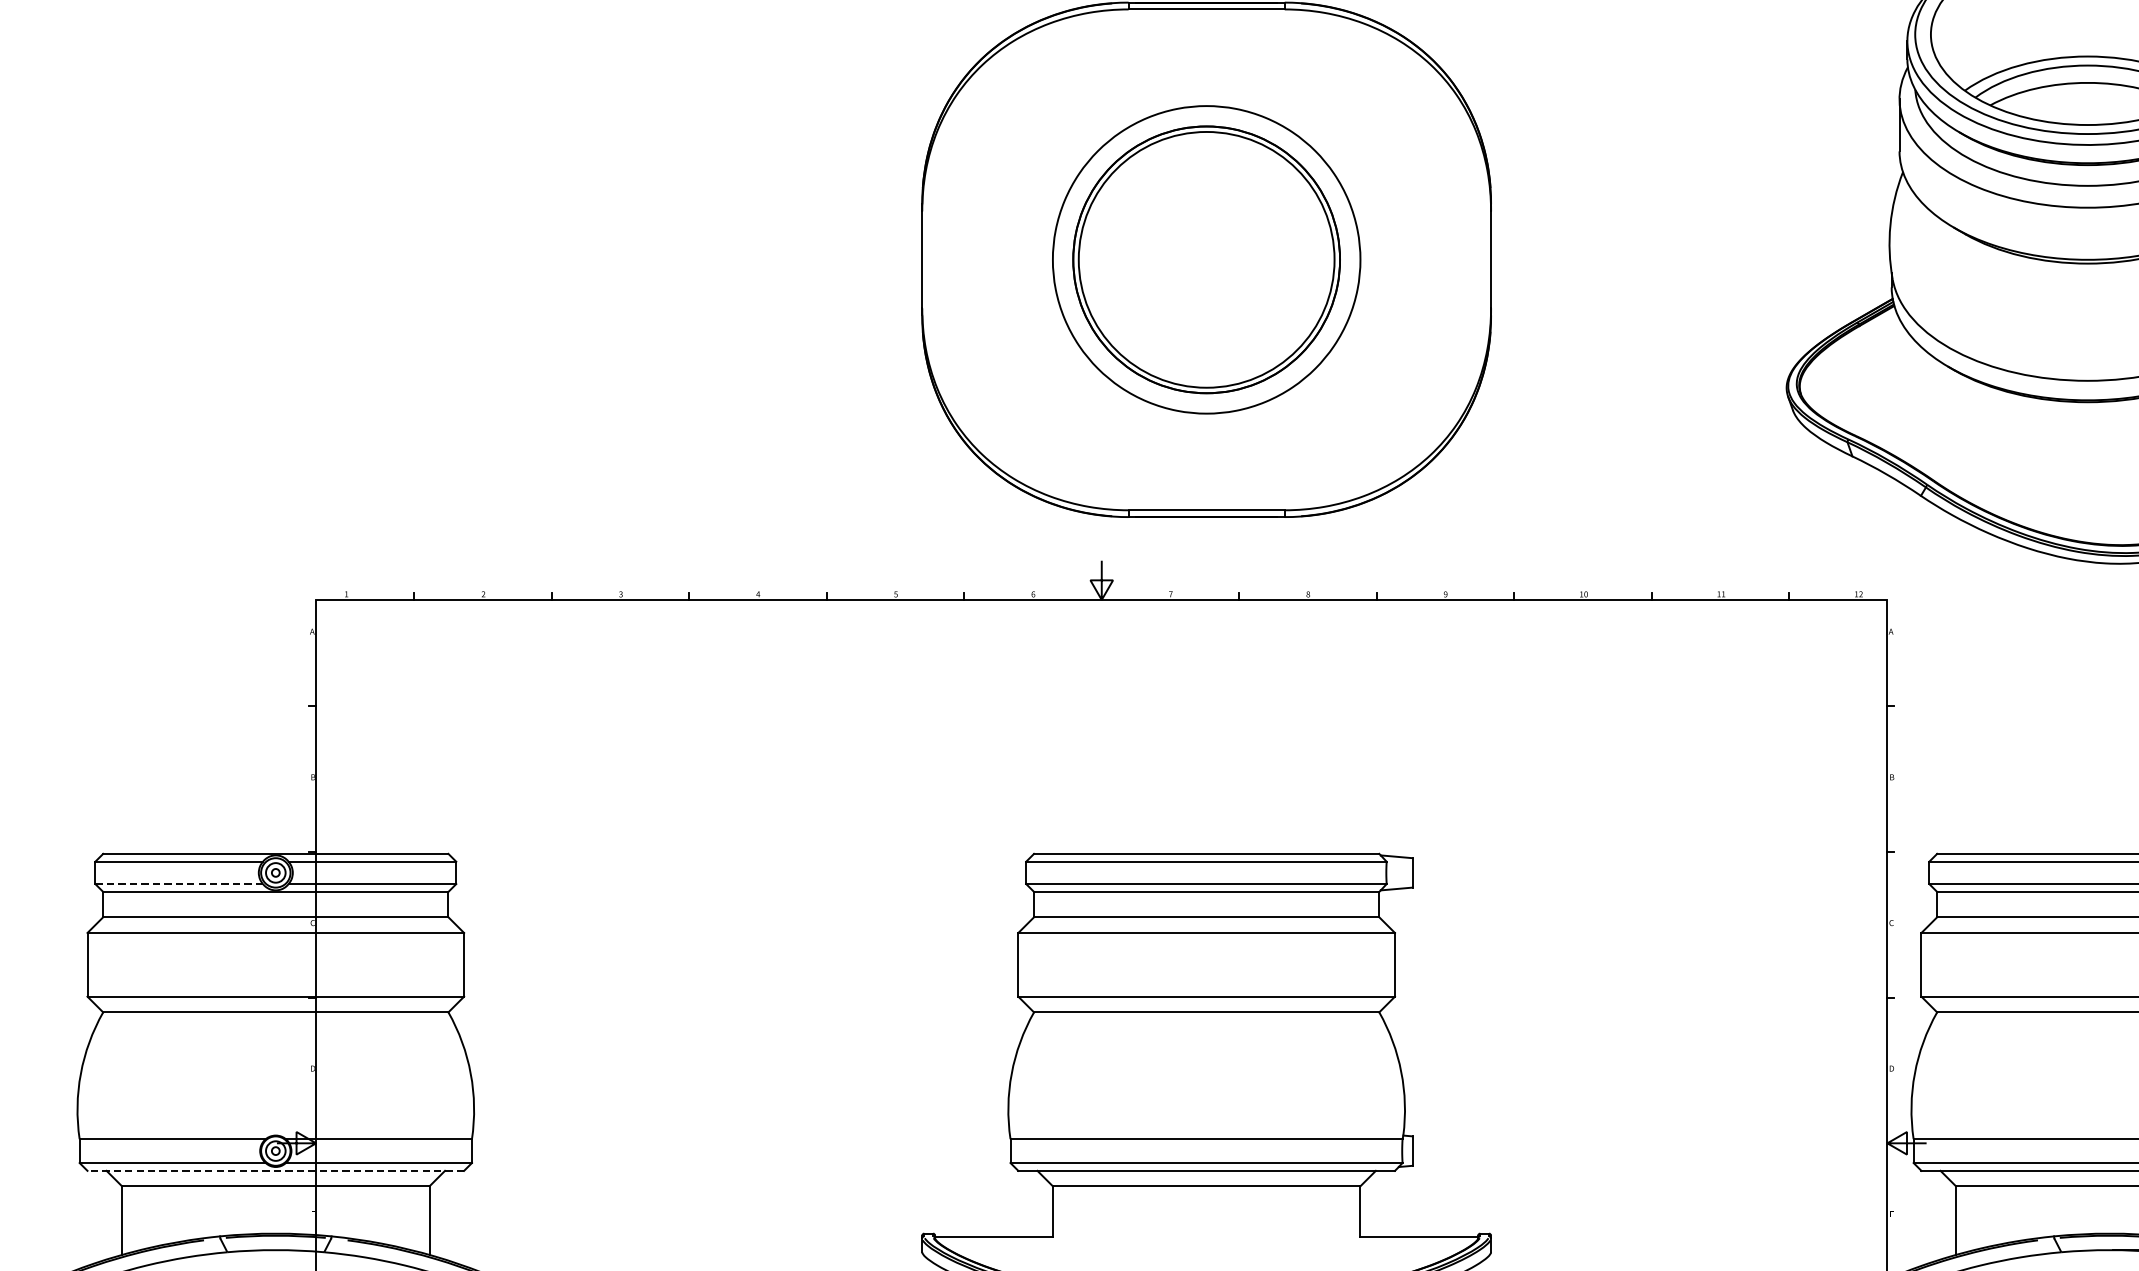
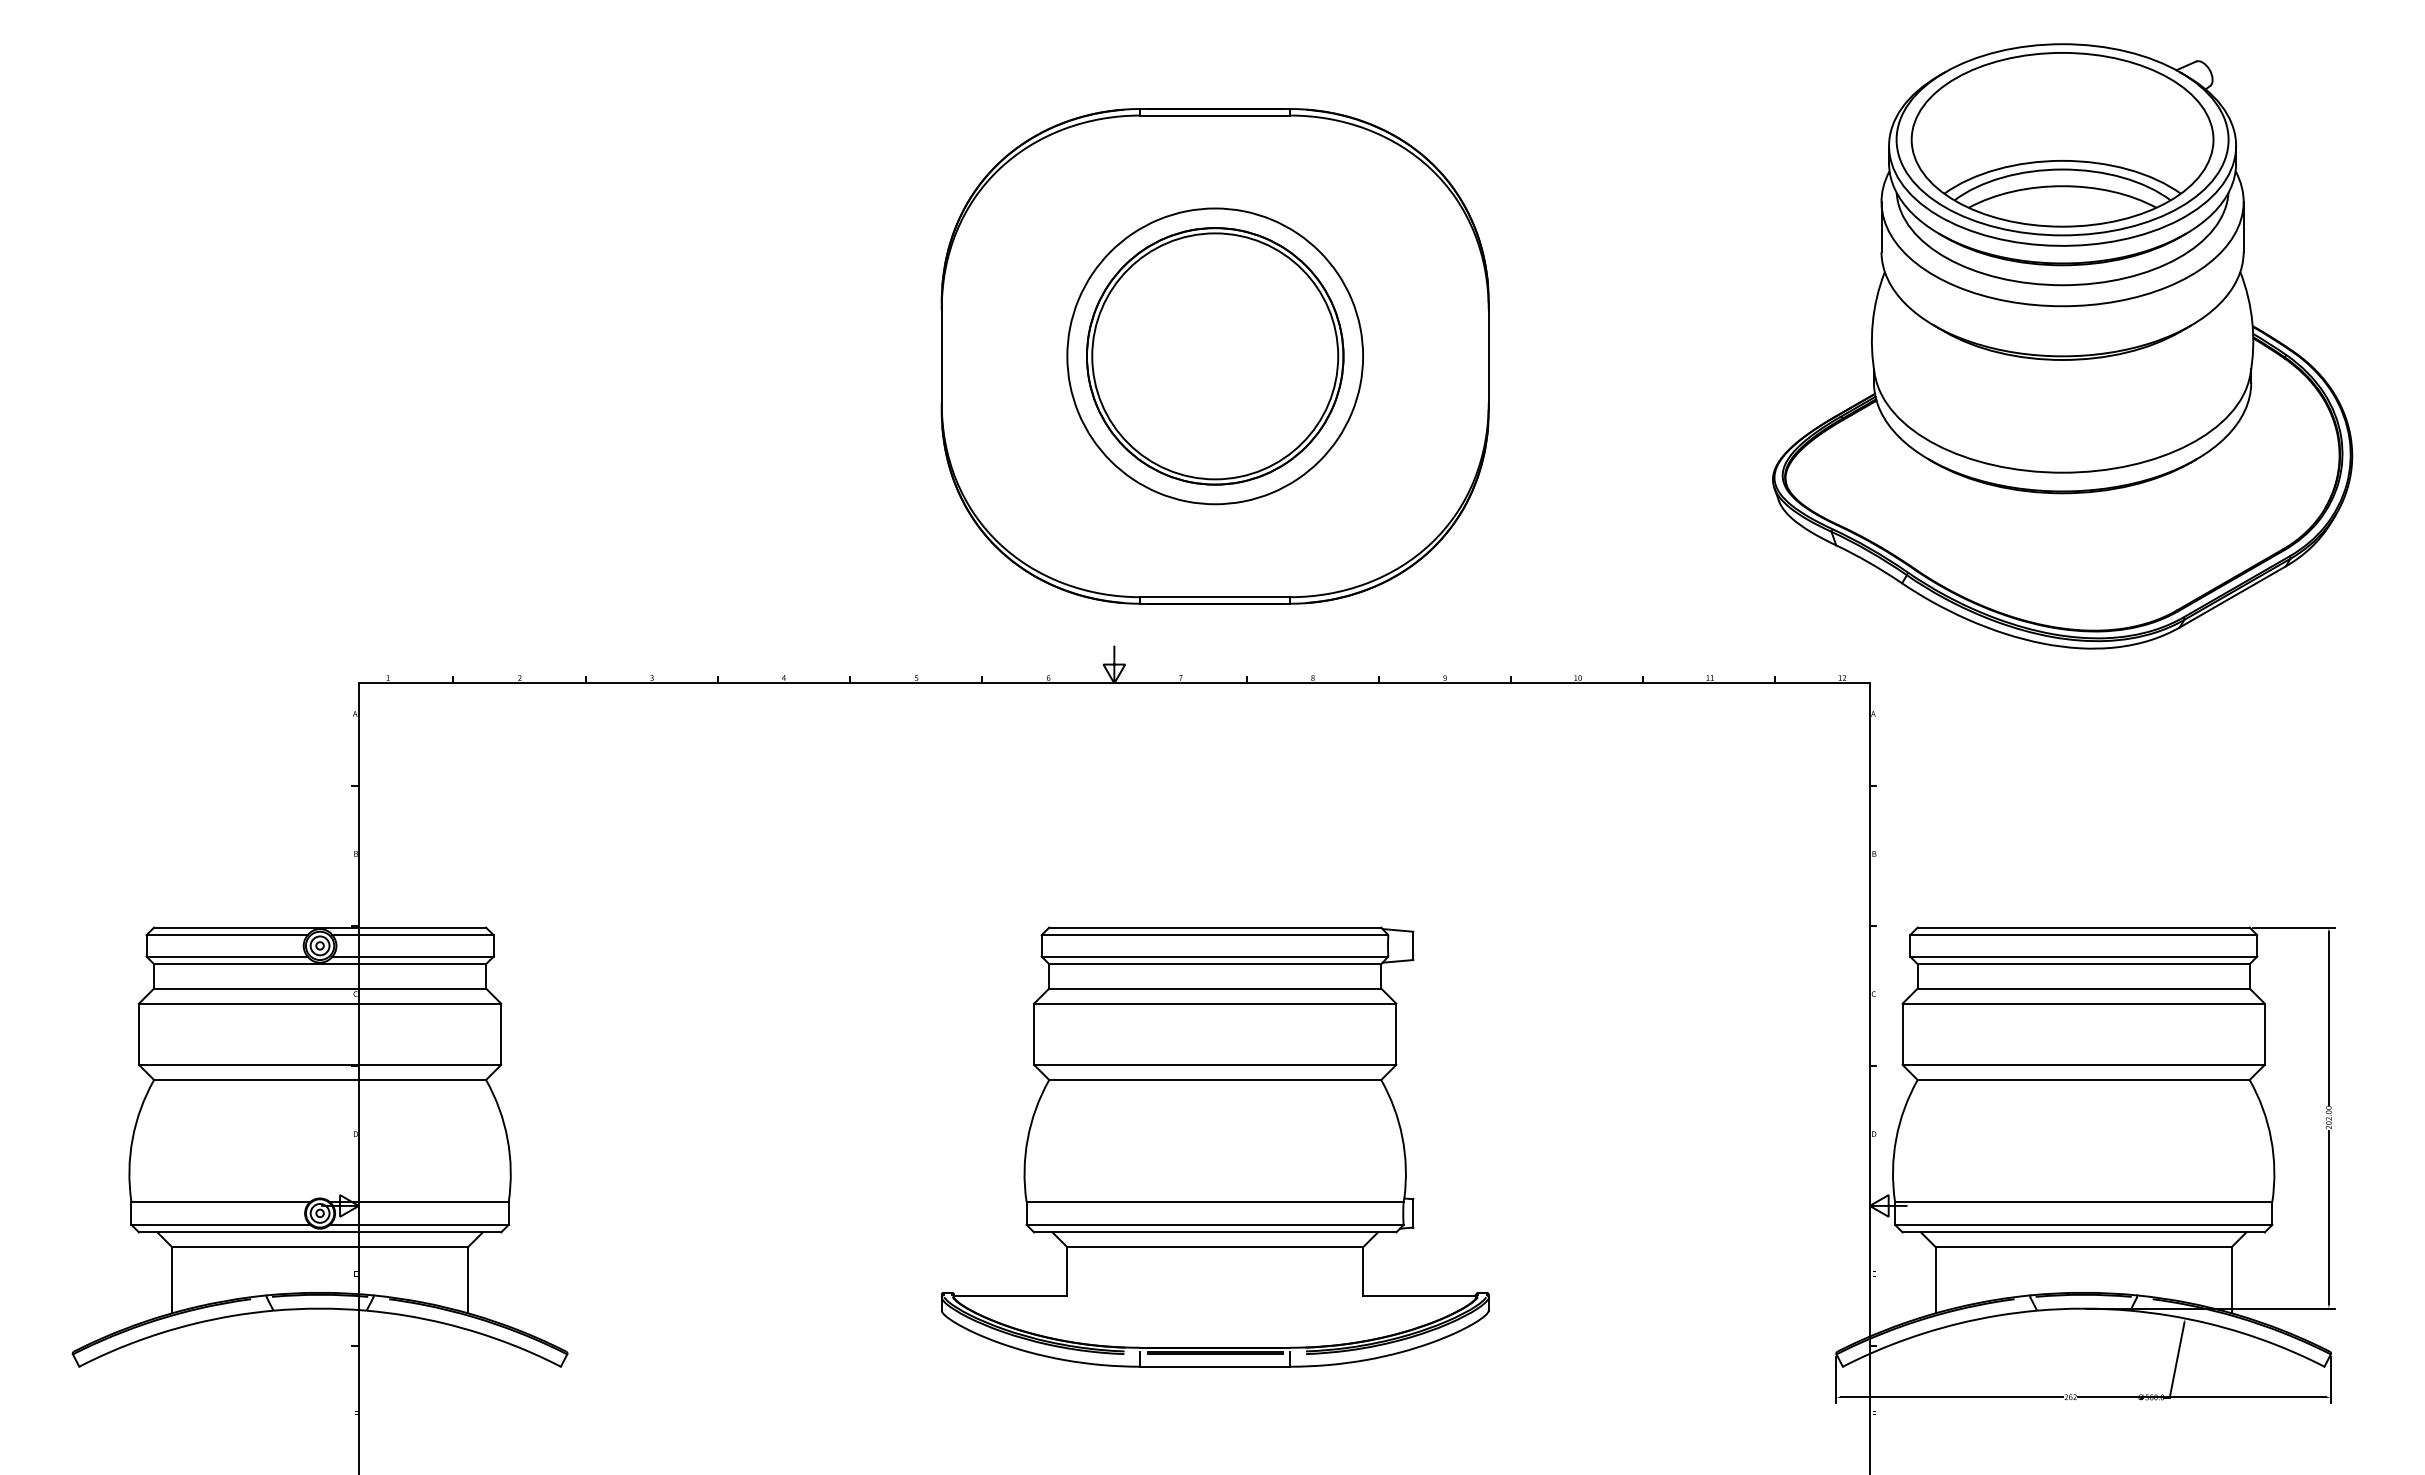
line: (179, 883) -> (227, 956), dashed -> solid
line: (275, 1170) -> (319, 1232), dashed -> solid

